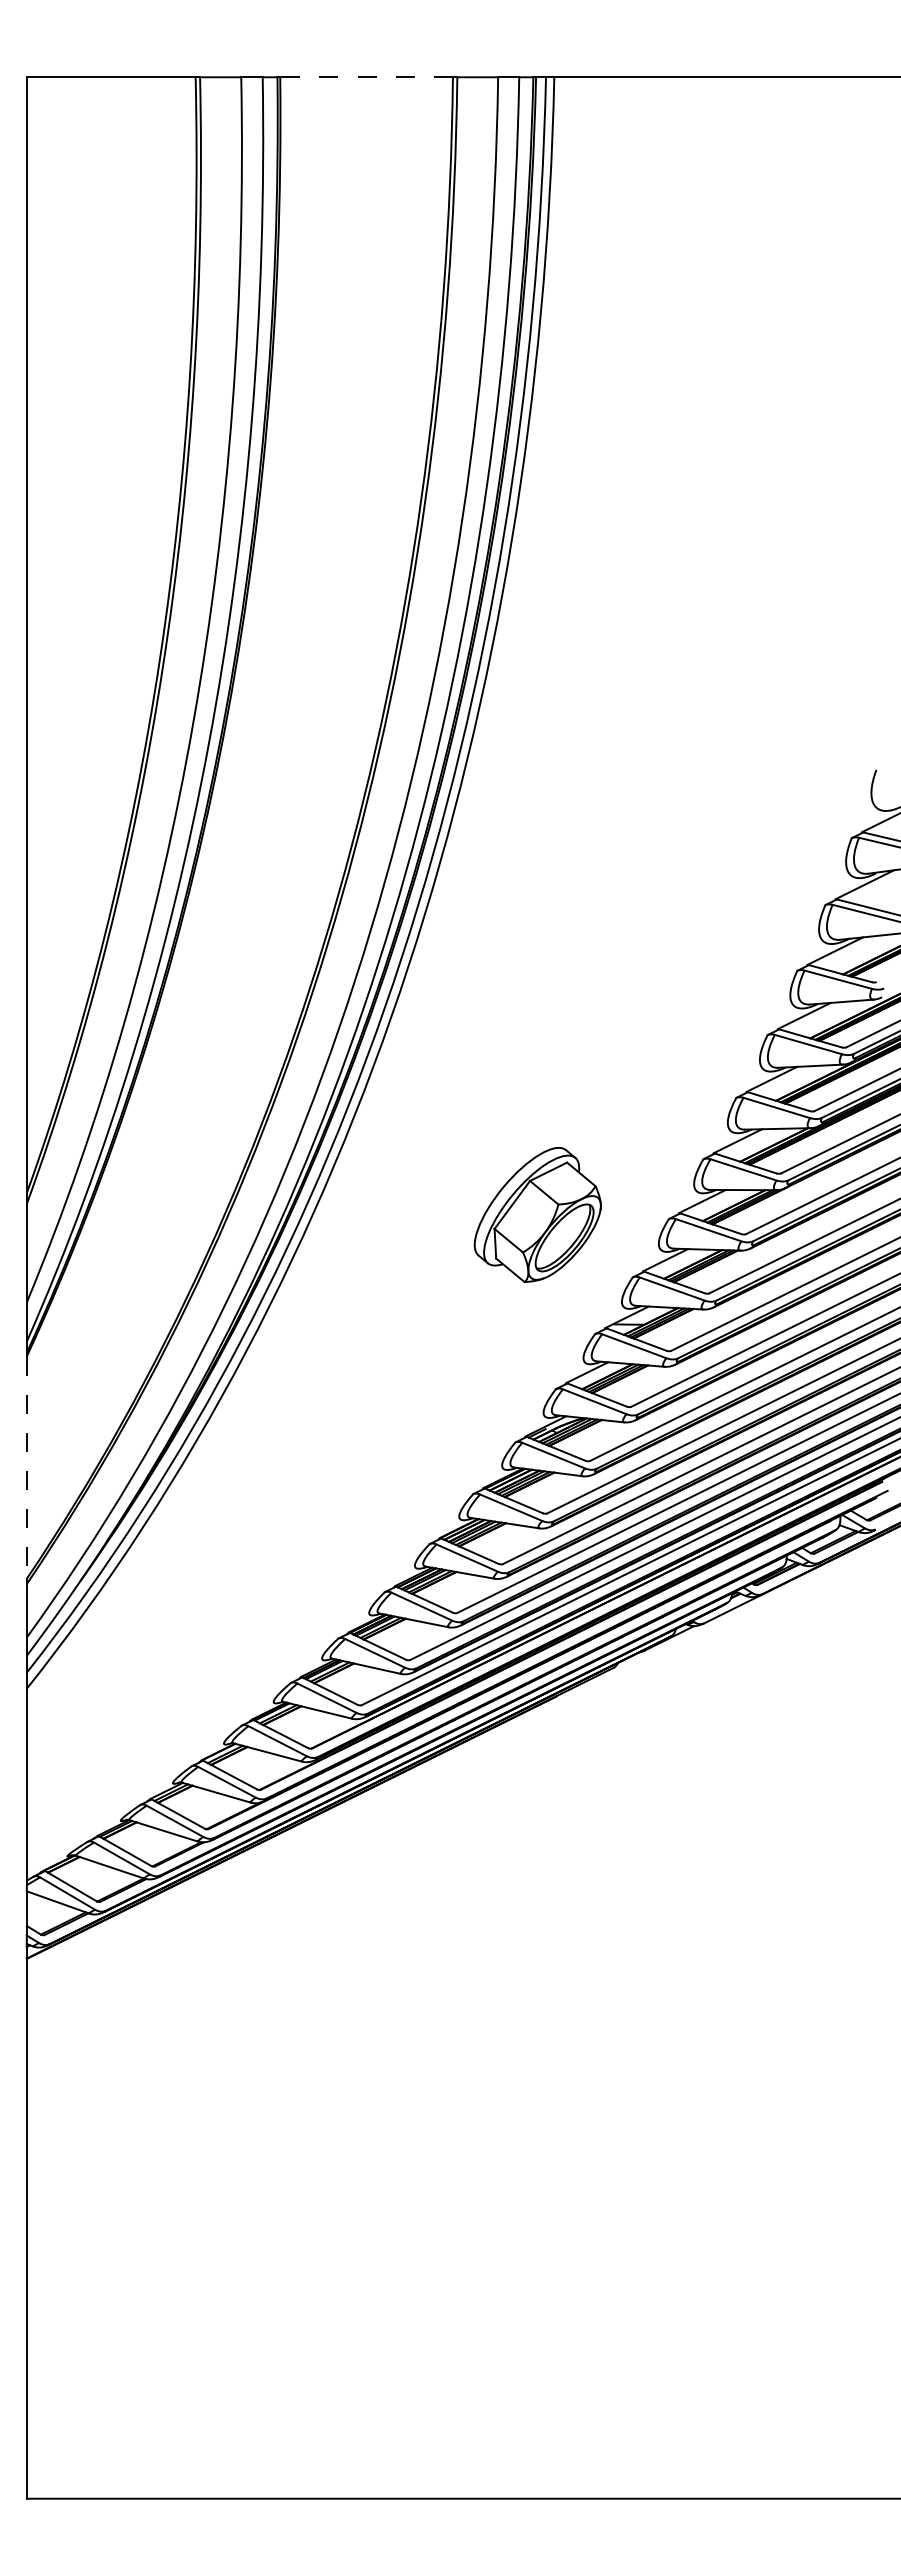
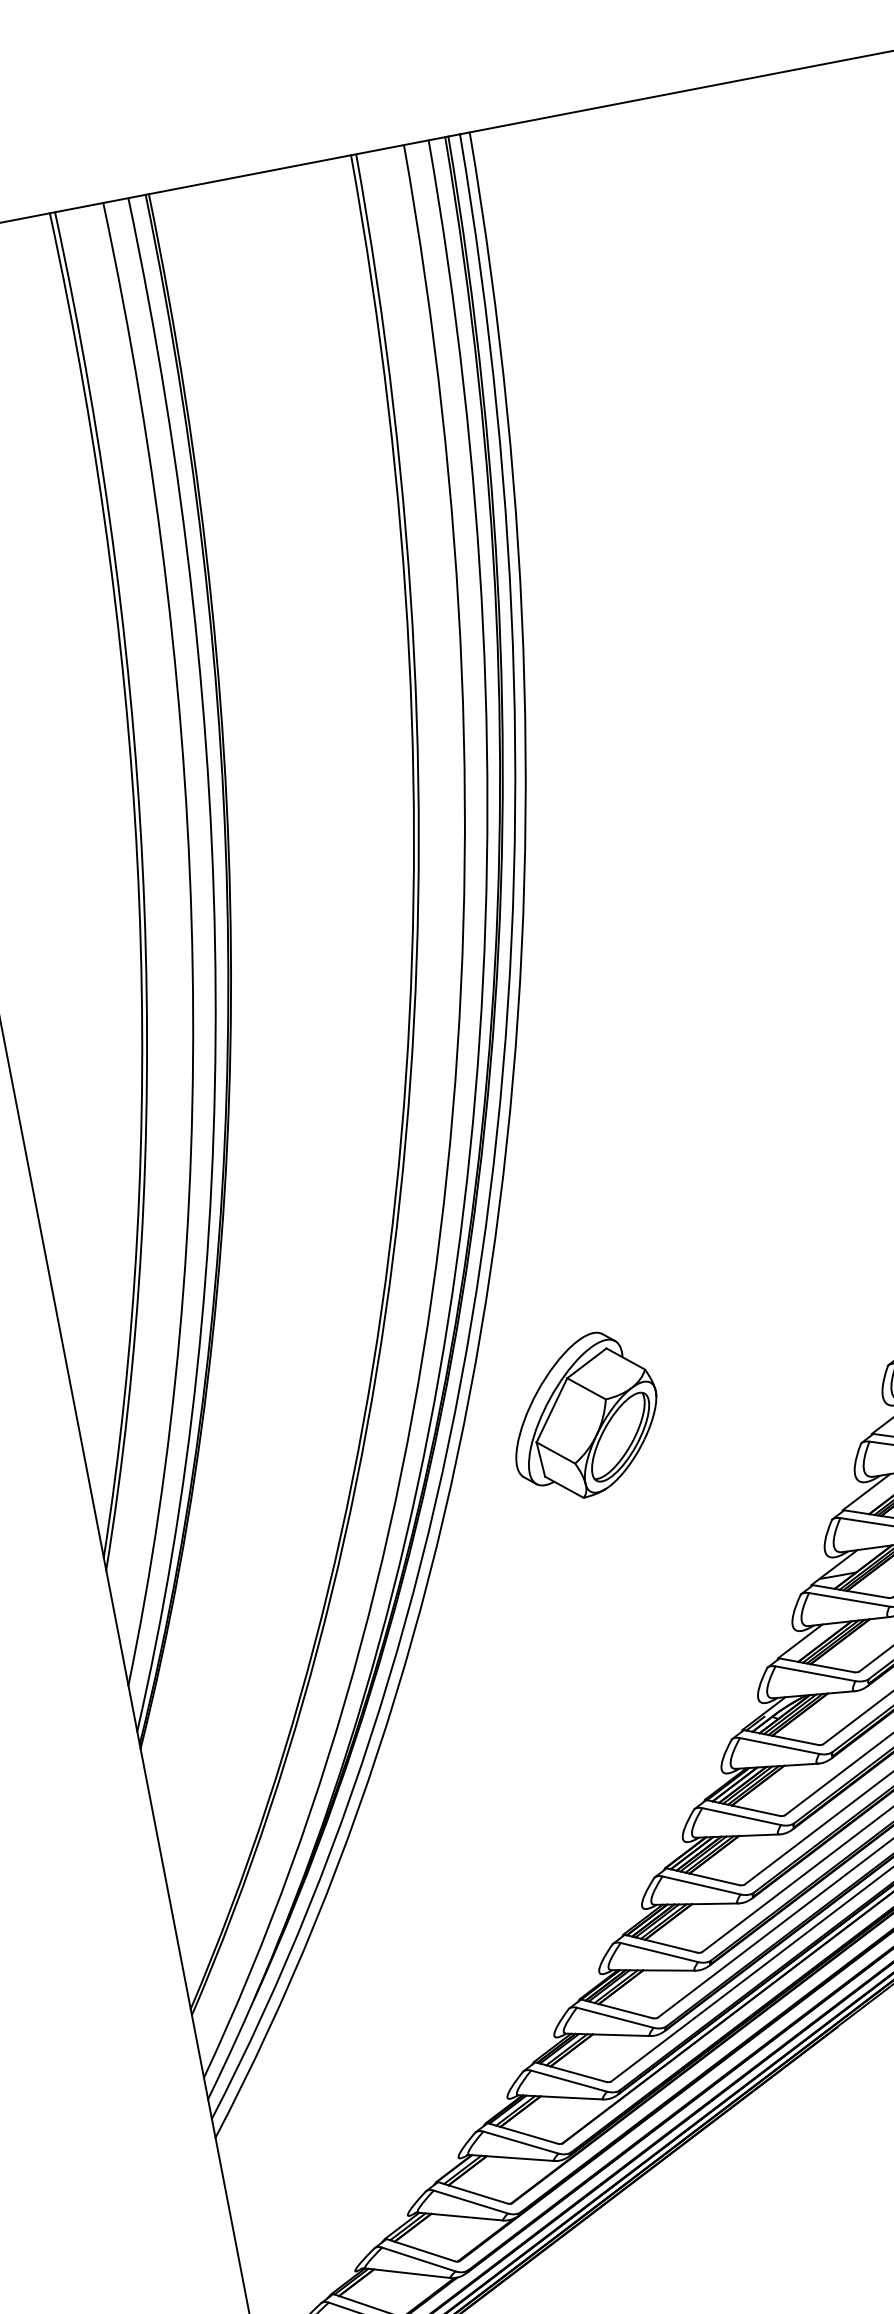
line: (366, 77) -> (249, 175), dashed -> solid
part: (537, 1215) -> (583, 1417), moved
line: (26, 1468) -> (165, 1879), dashed -> solid

